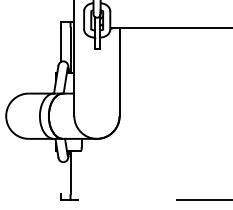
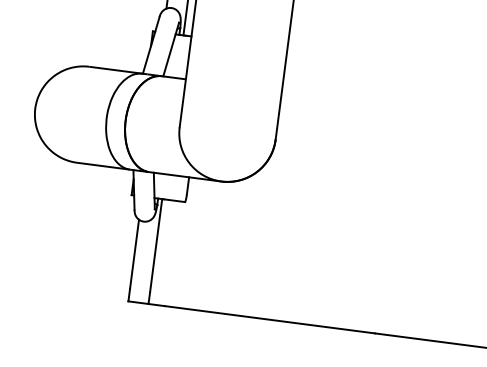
line: (61, 177) -> (135, 253), added
line: (127, 200) -> (269, 320), added

